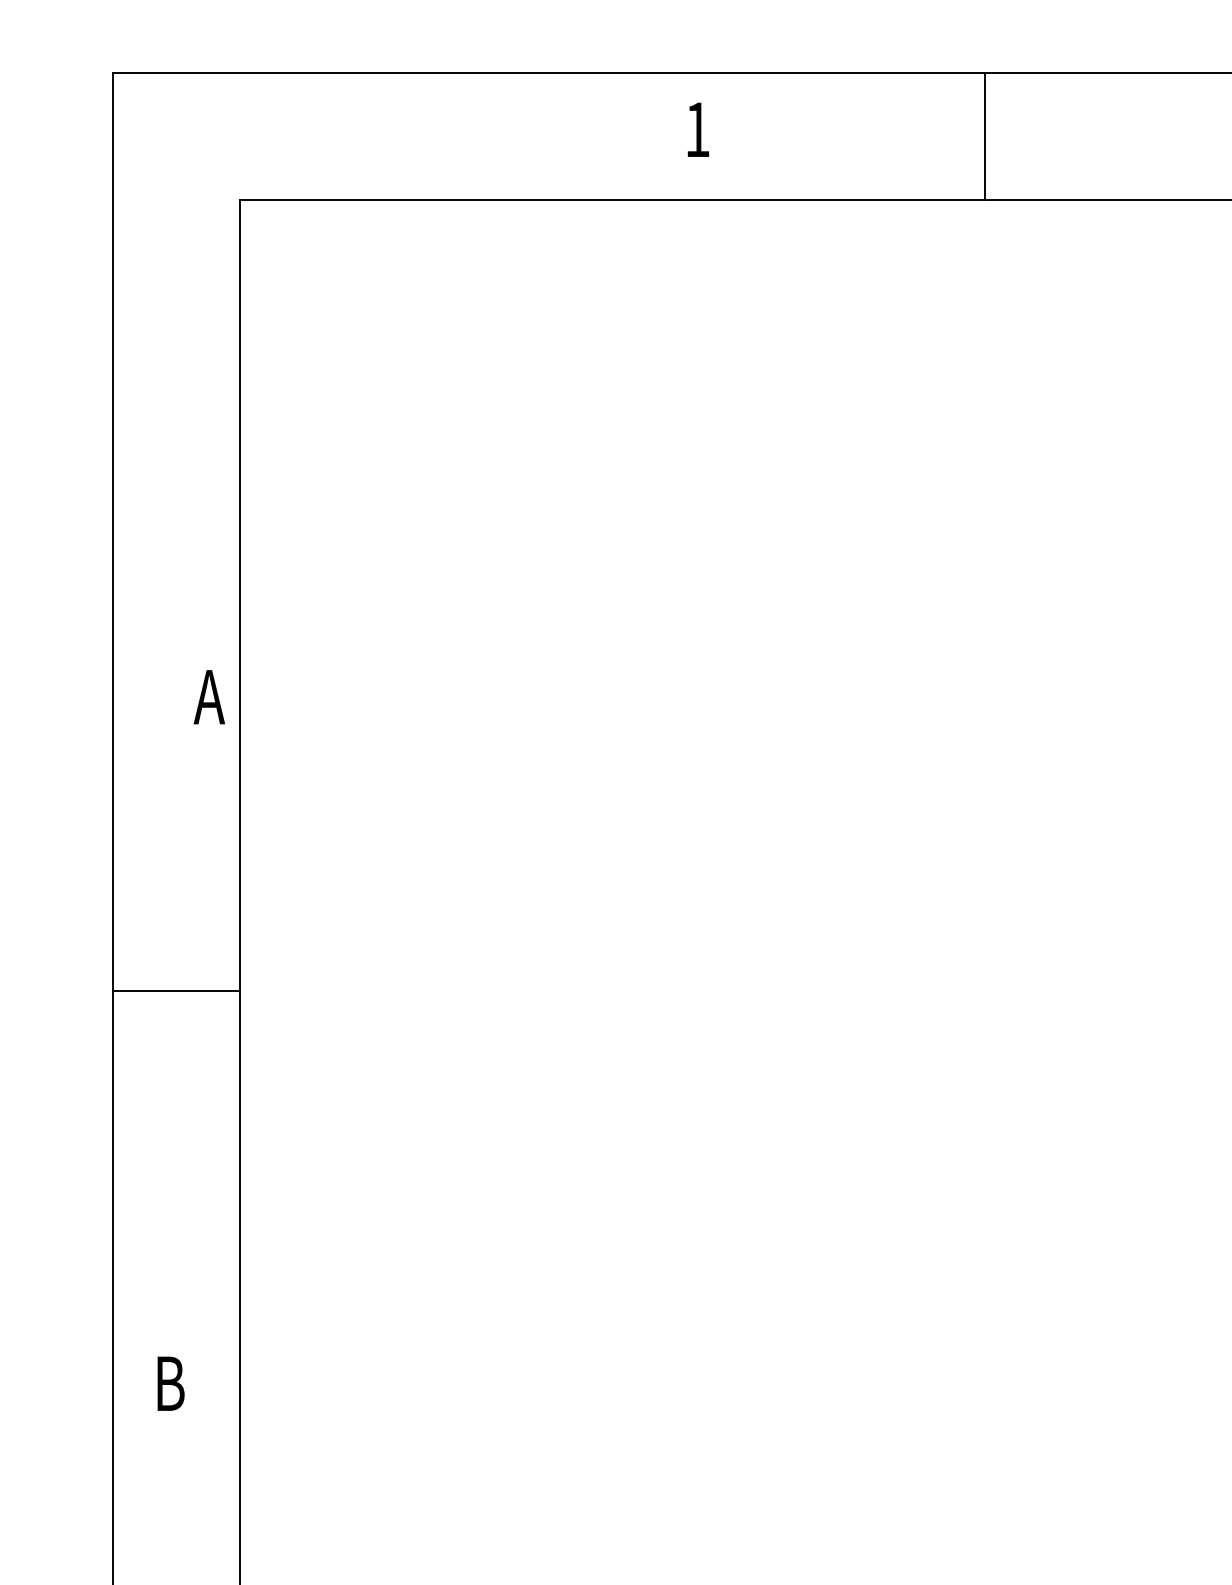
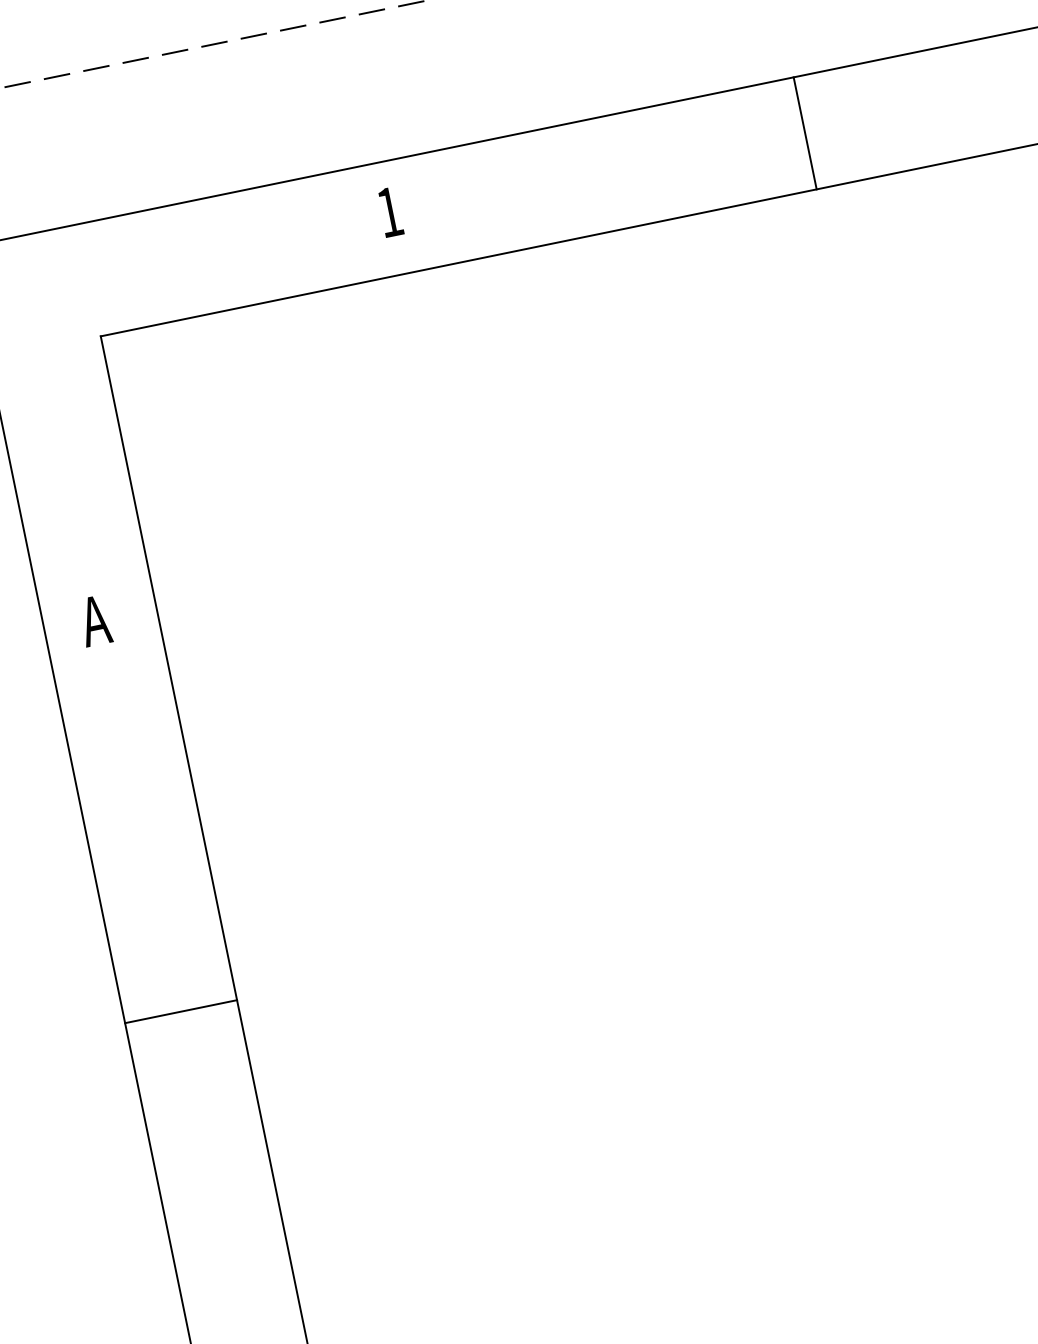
text: (697, 129) -> (389, 212), moved
line: (984, 136) -> (805, 133), moved
text: (208, 697) -> (94, 621), moved
line: (176, 990) -> (180, 1011), moved

